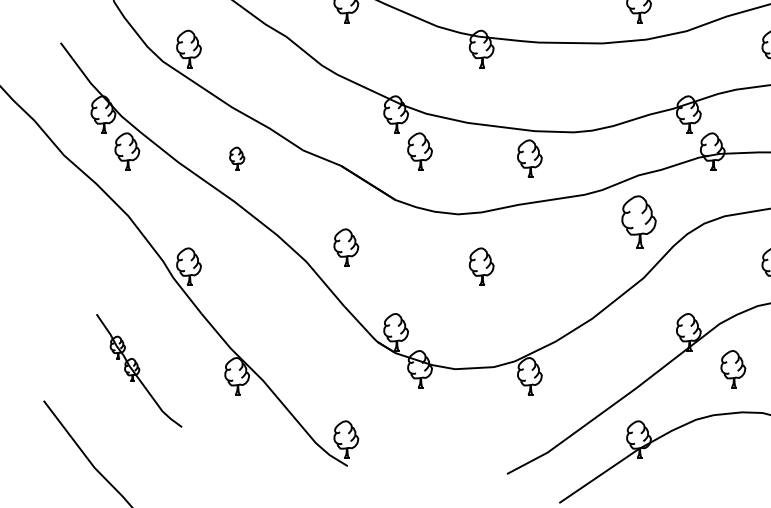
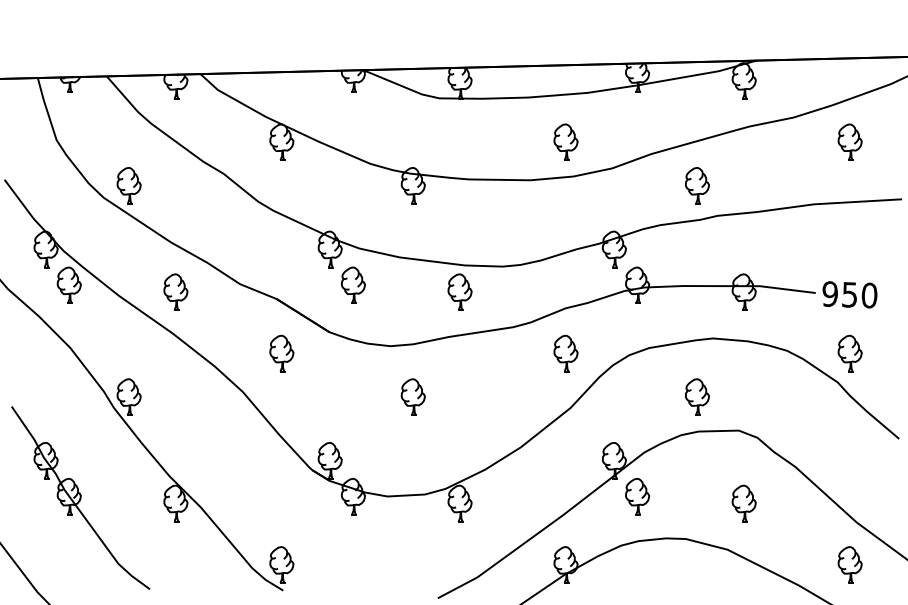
part: (236, 158) -> (175, 291), size x1.67
part: (638, 221) -> (565, 353), size x0.71
part: (345, 247) -> (281, 353), moved
part: (733, 369) -> (637, 496), moved
part: (138, 370) -> (80, 497), size x1.67

